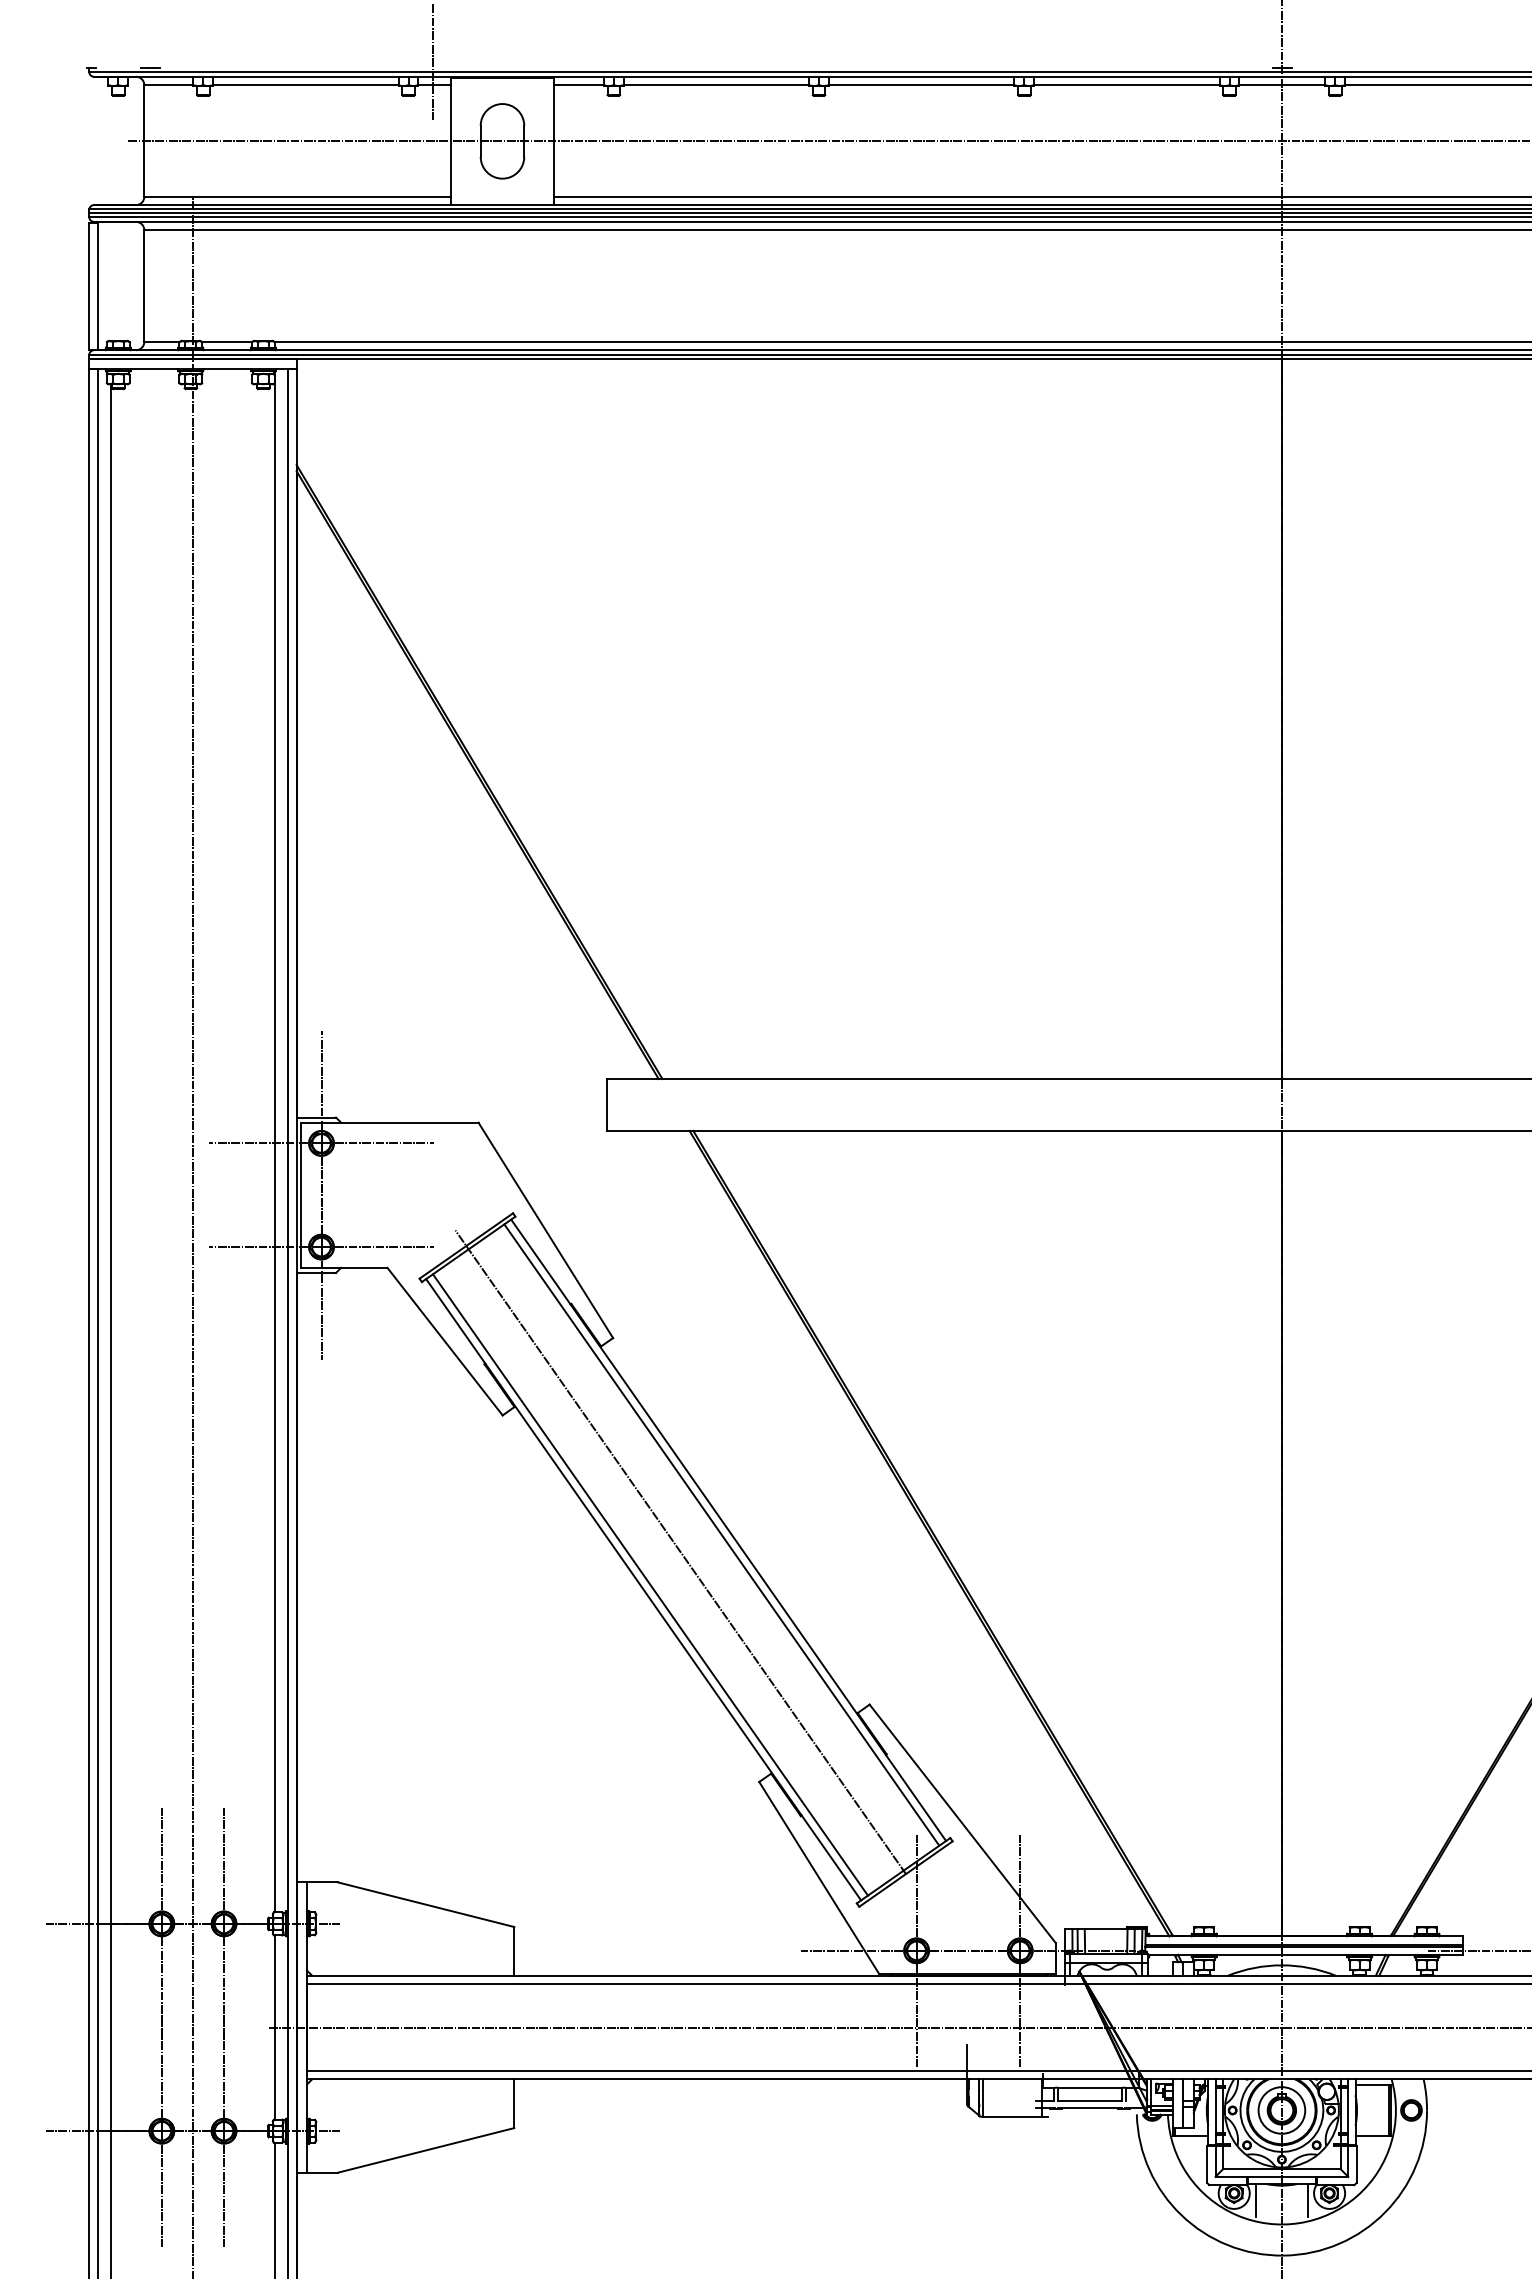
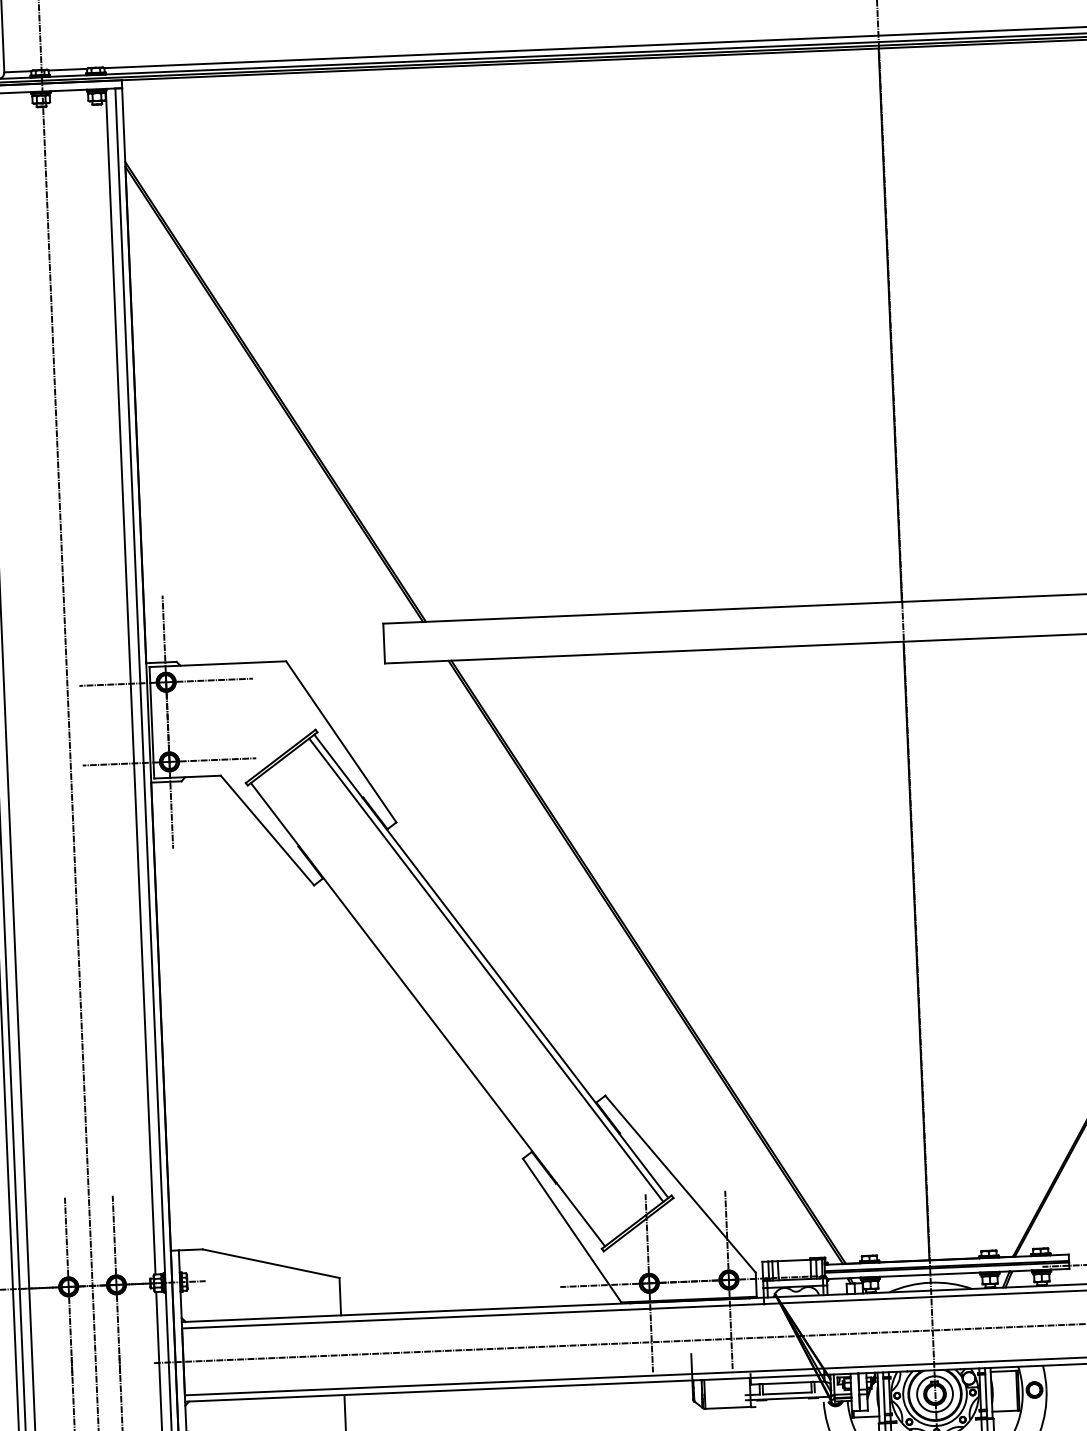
line: (680, 1552) -> (455, 984), removed
line: (650, 1584) -> (433, 1010), removed

